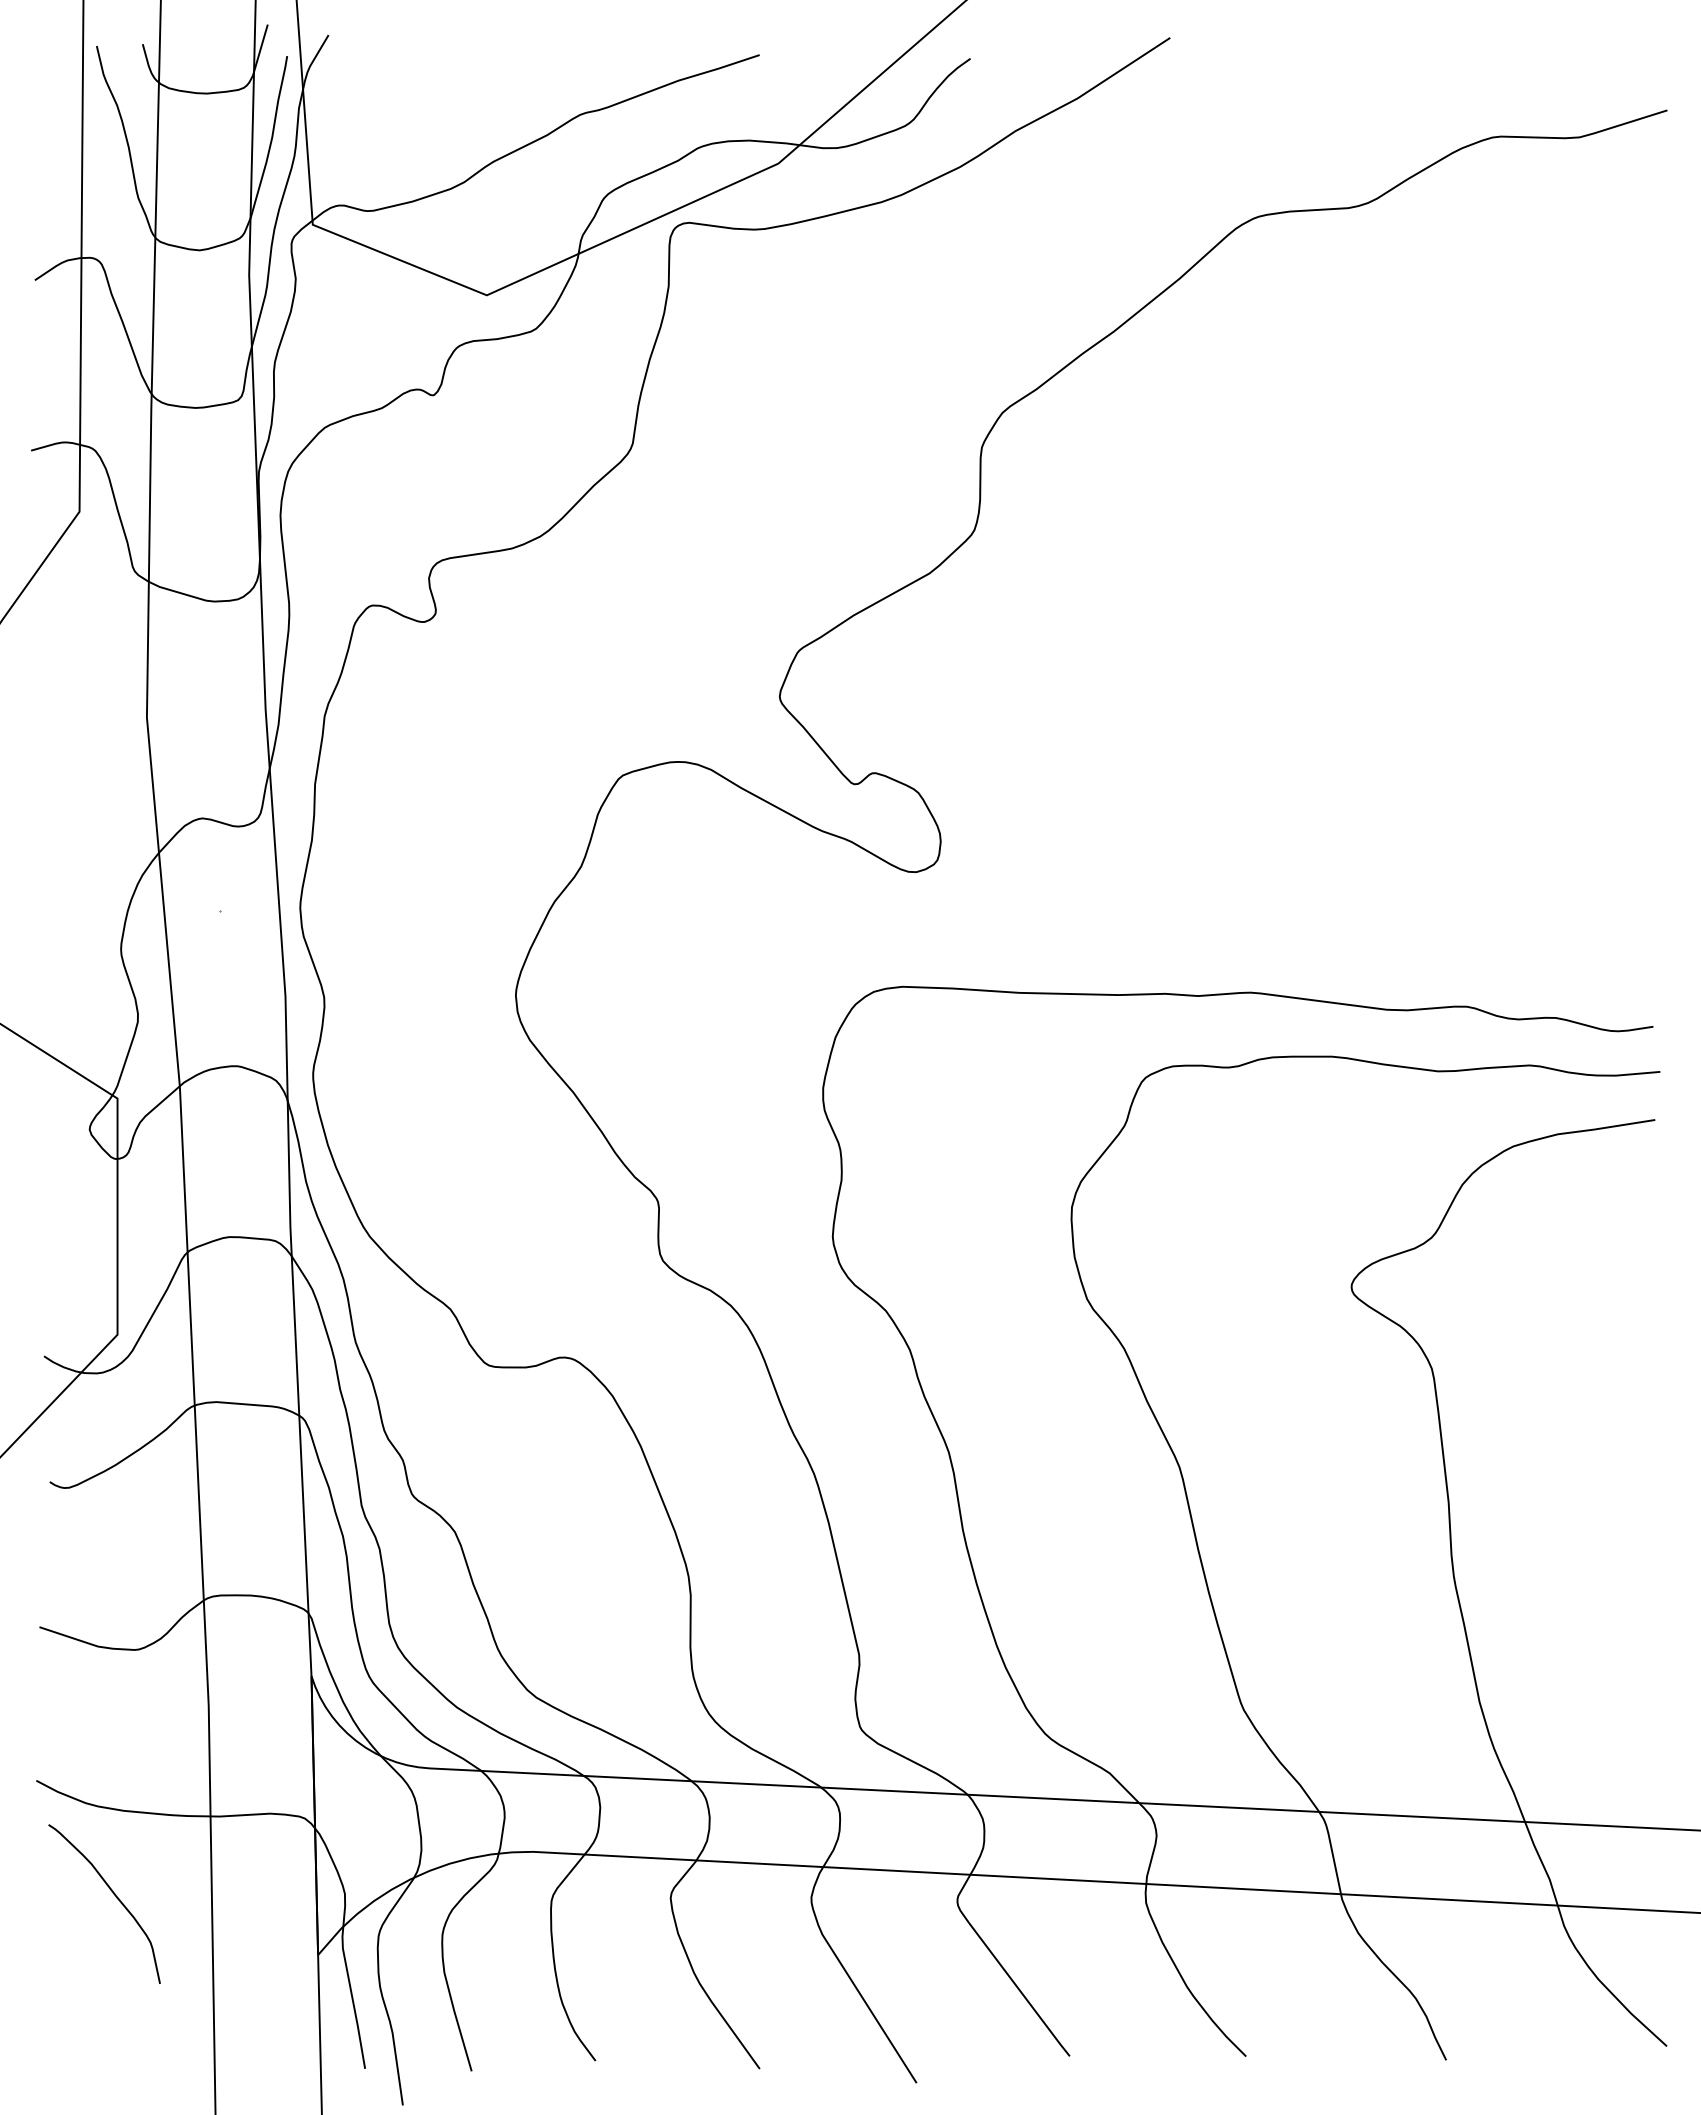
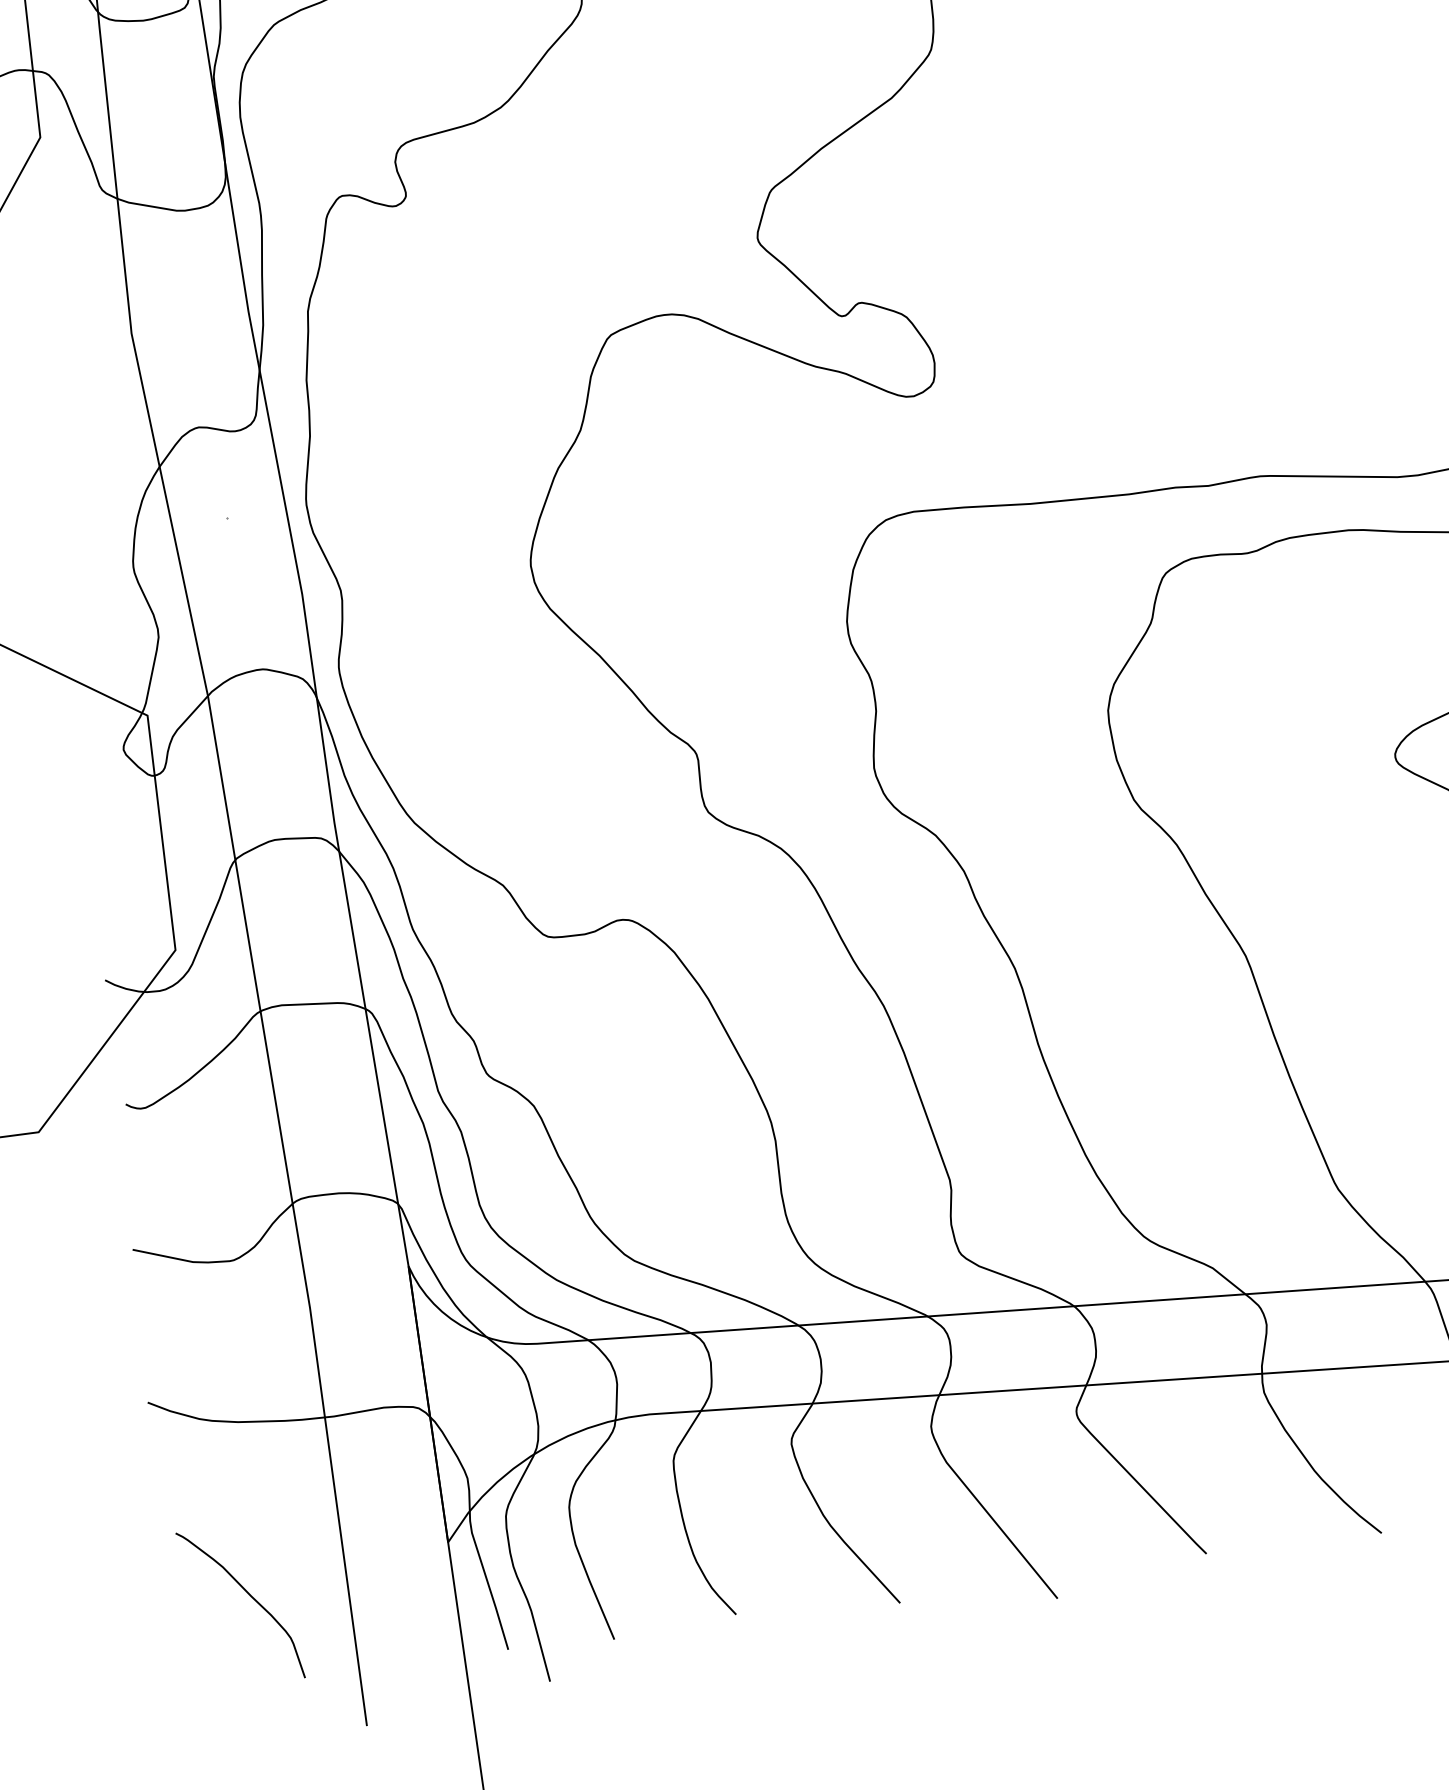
curve: (113, 1894) -> (248, 1594), moved

